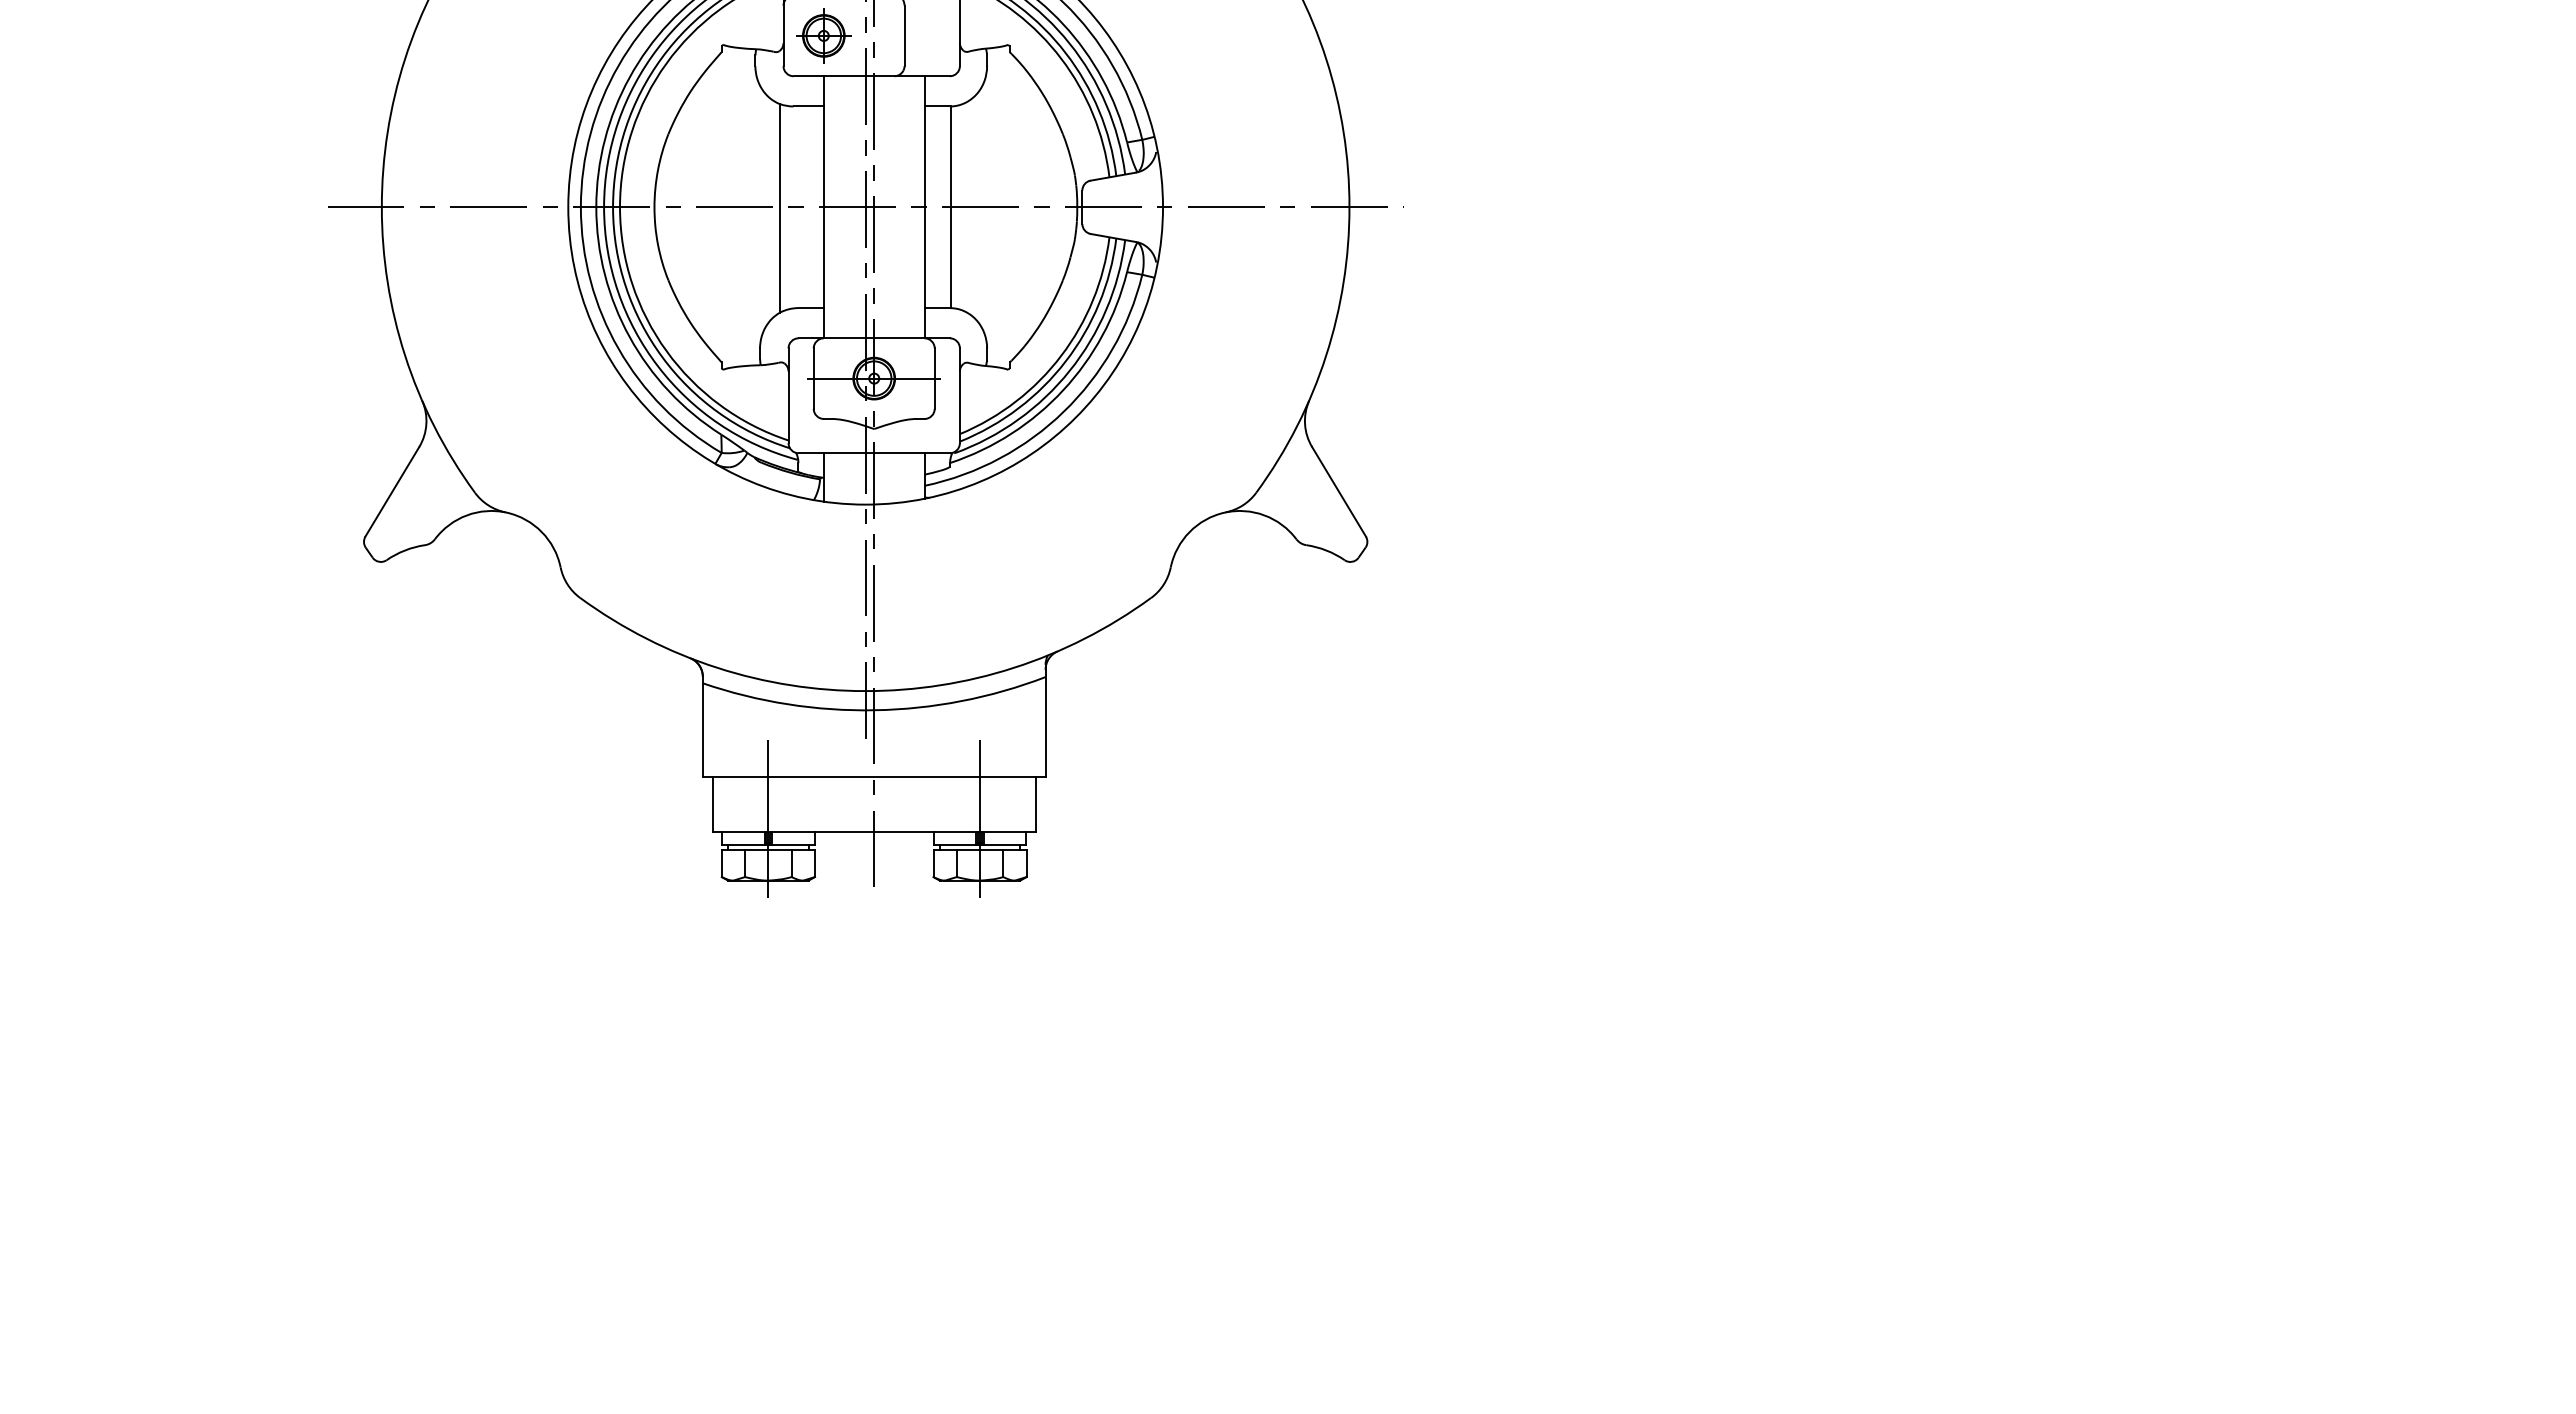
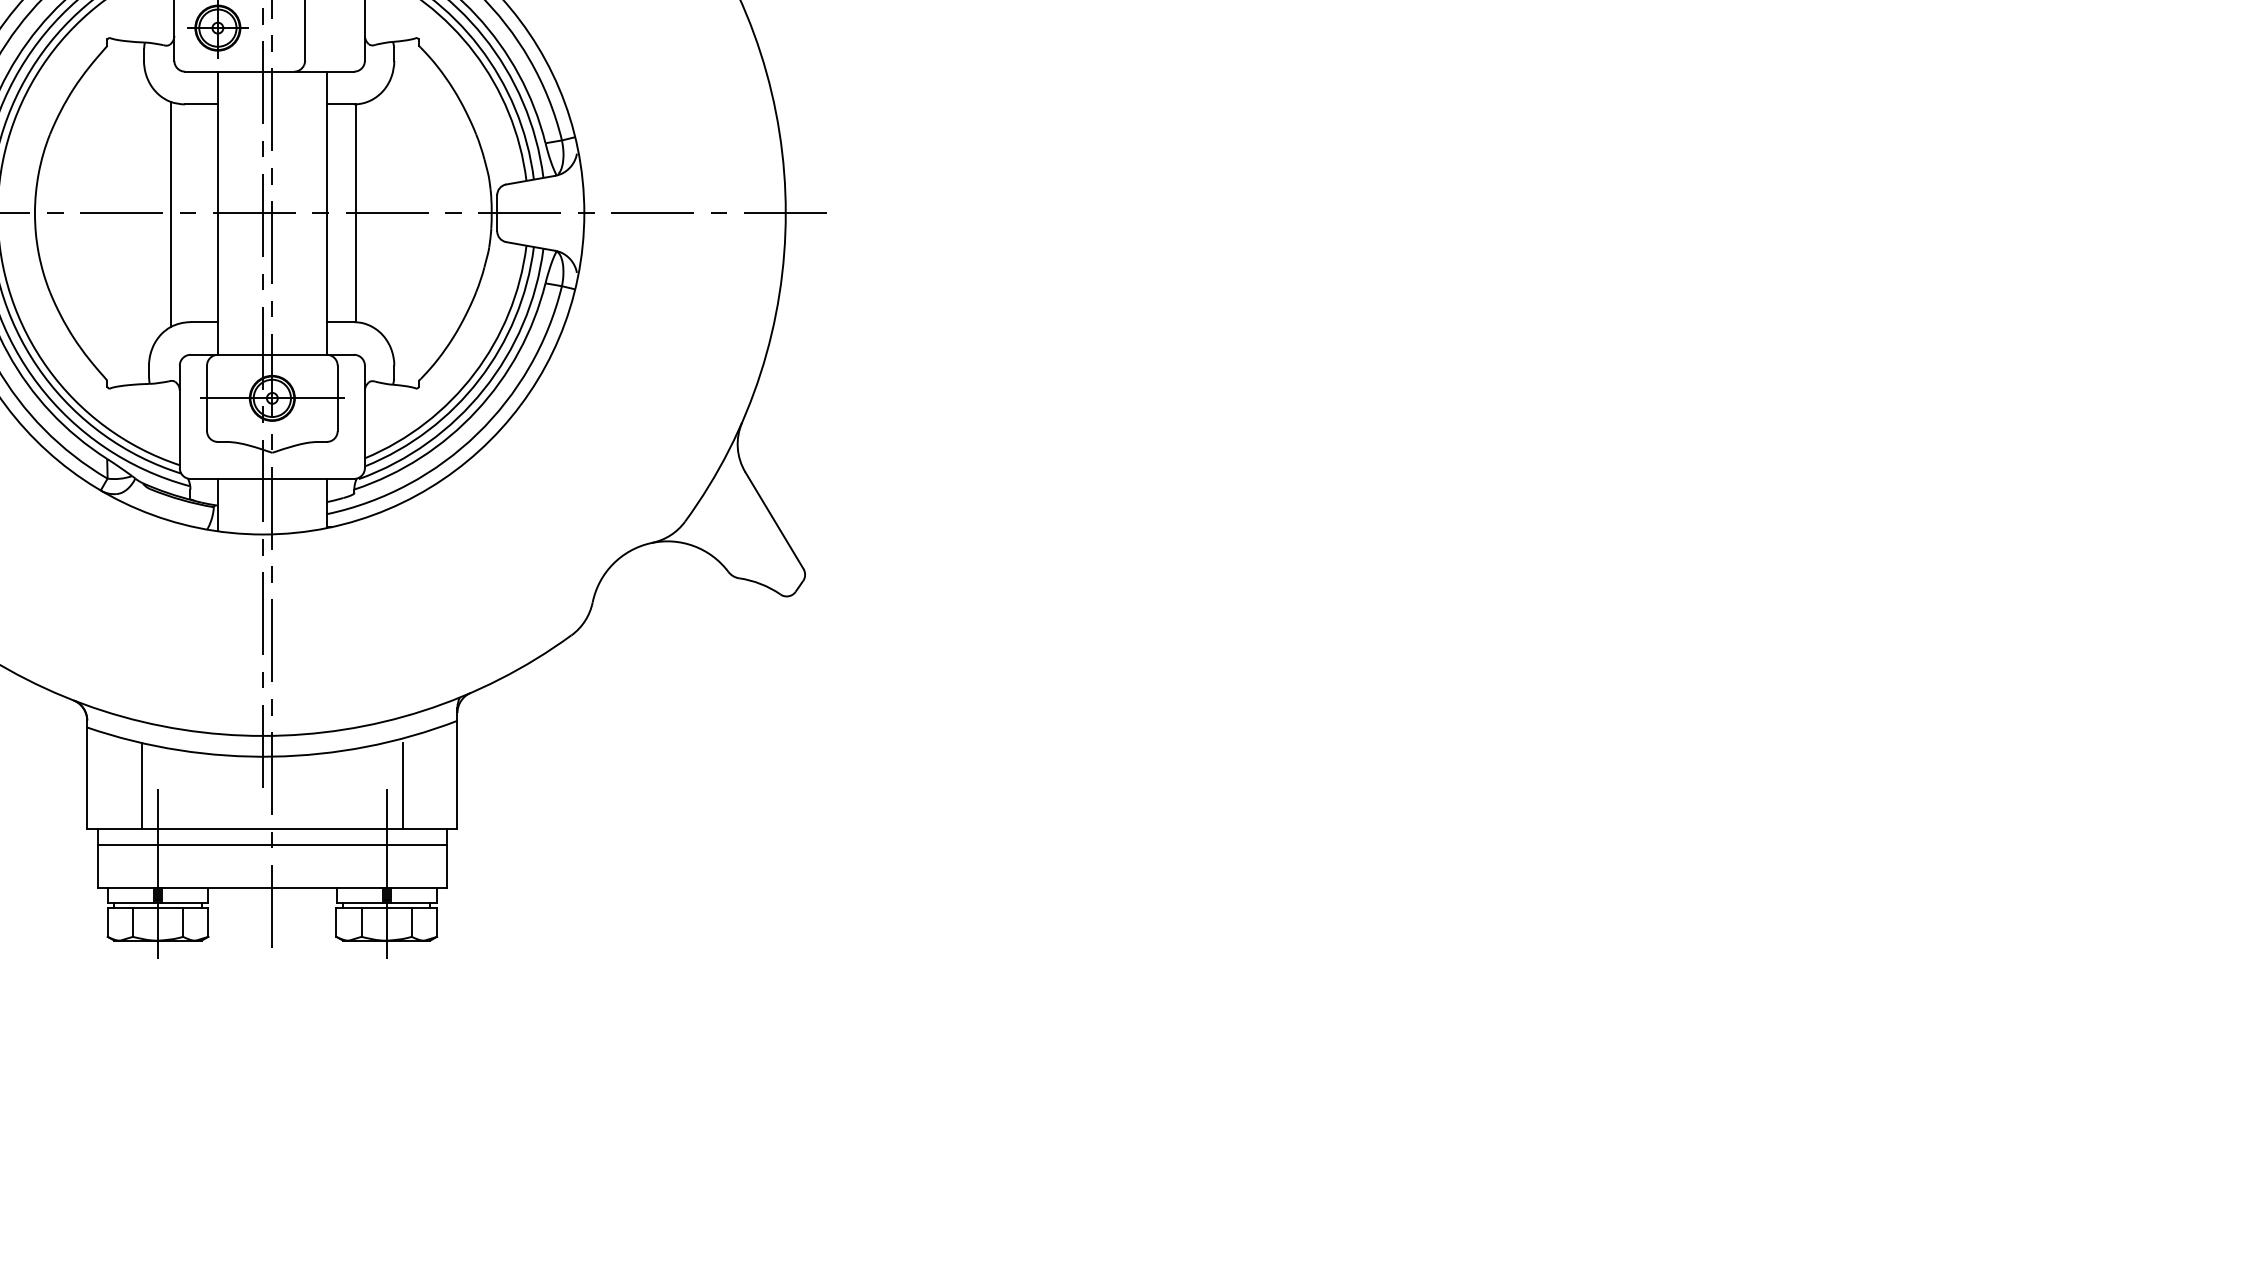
line: (753, 736) -> (141, 784), added
line: (995, 736) -> (403, 784), added
line: (873, 791) -> (271, 844), added

